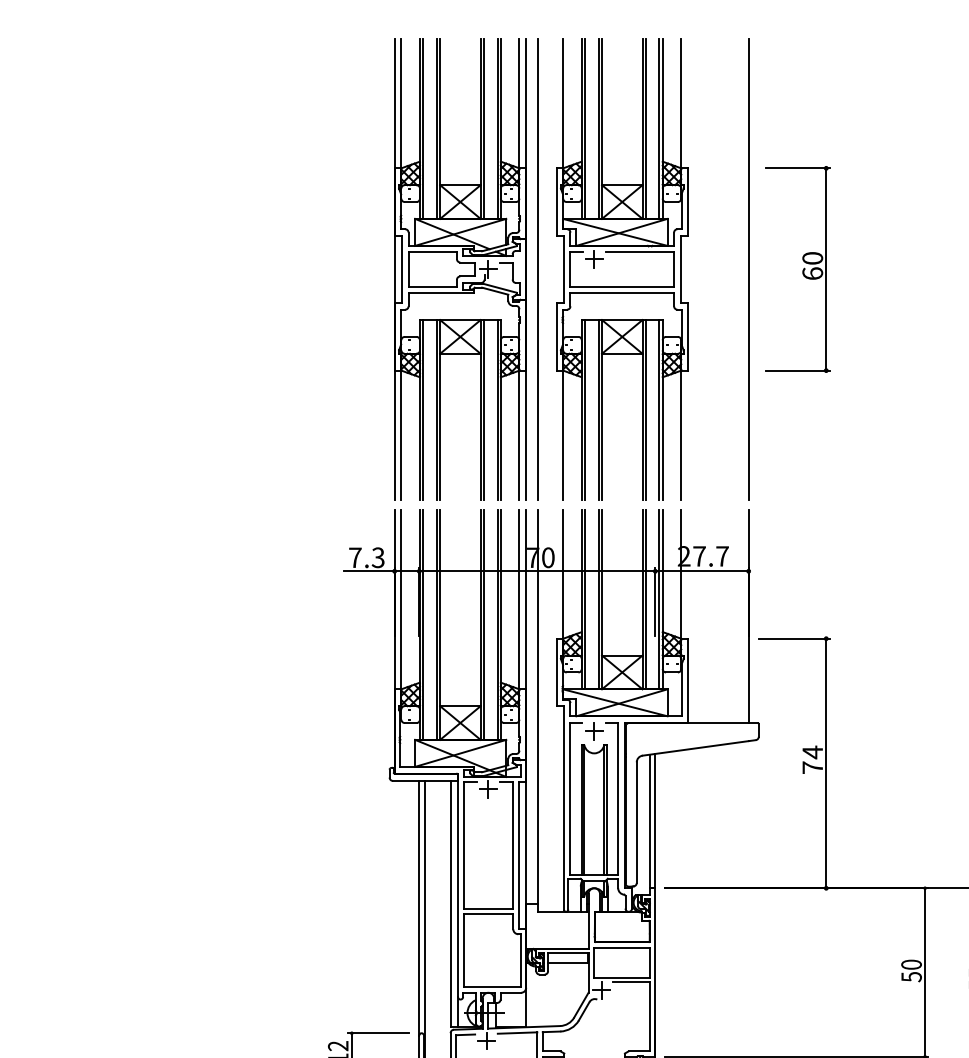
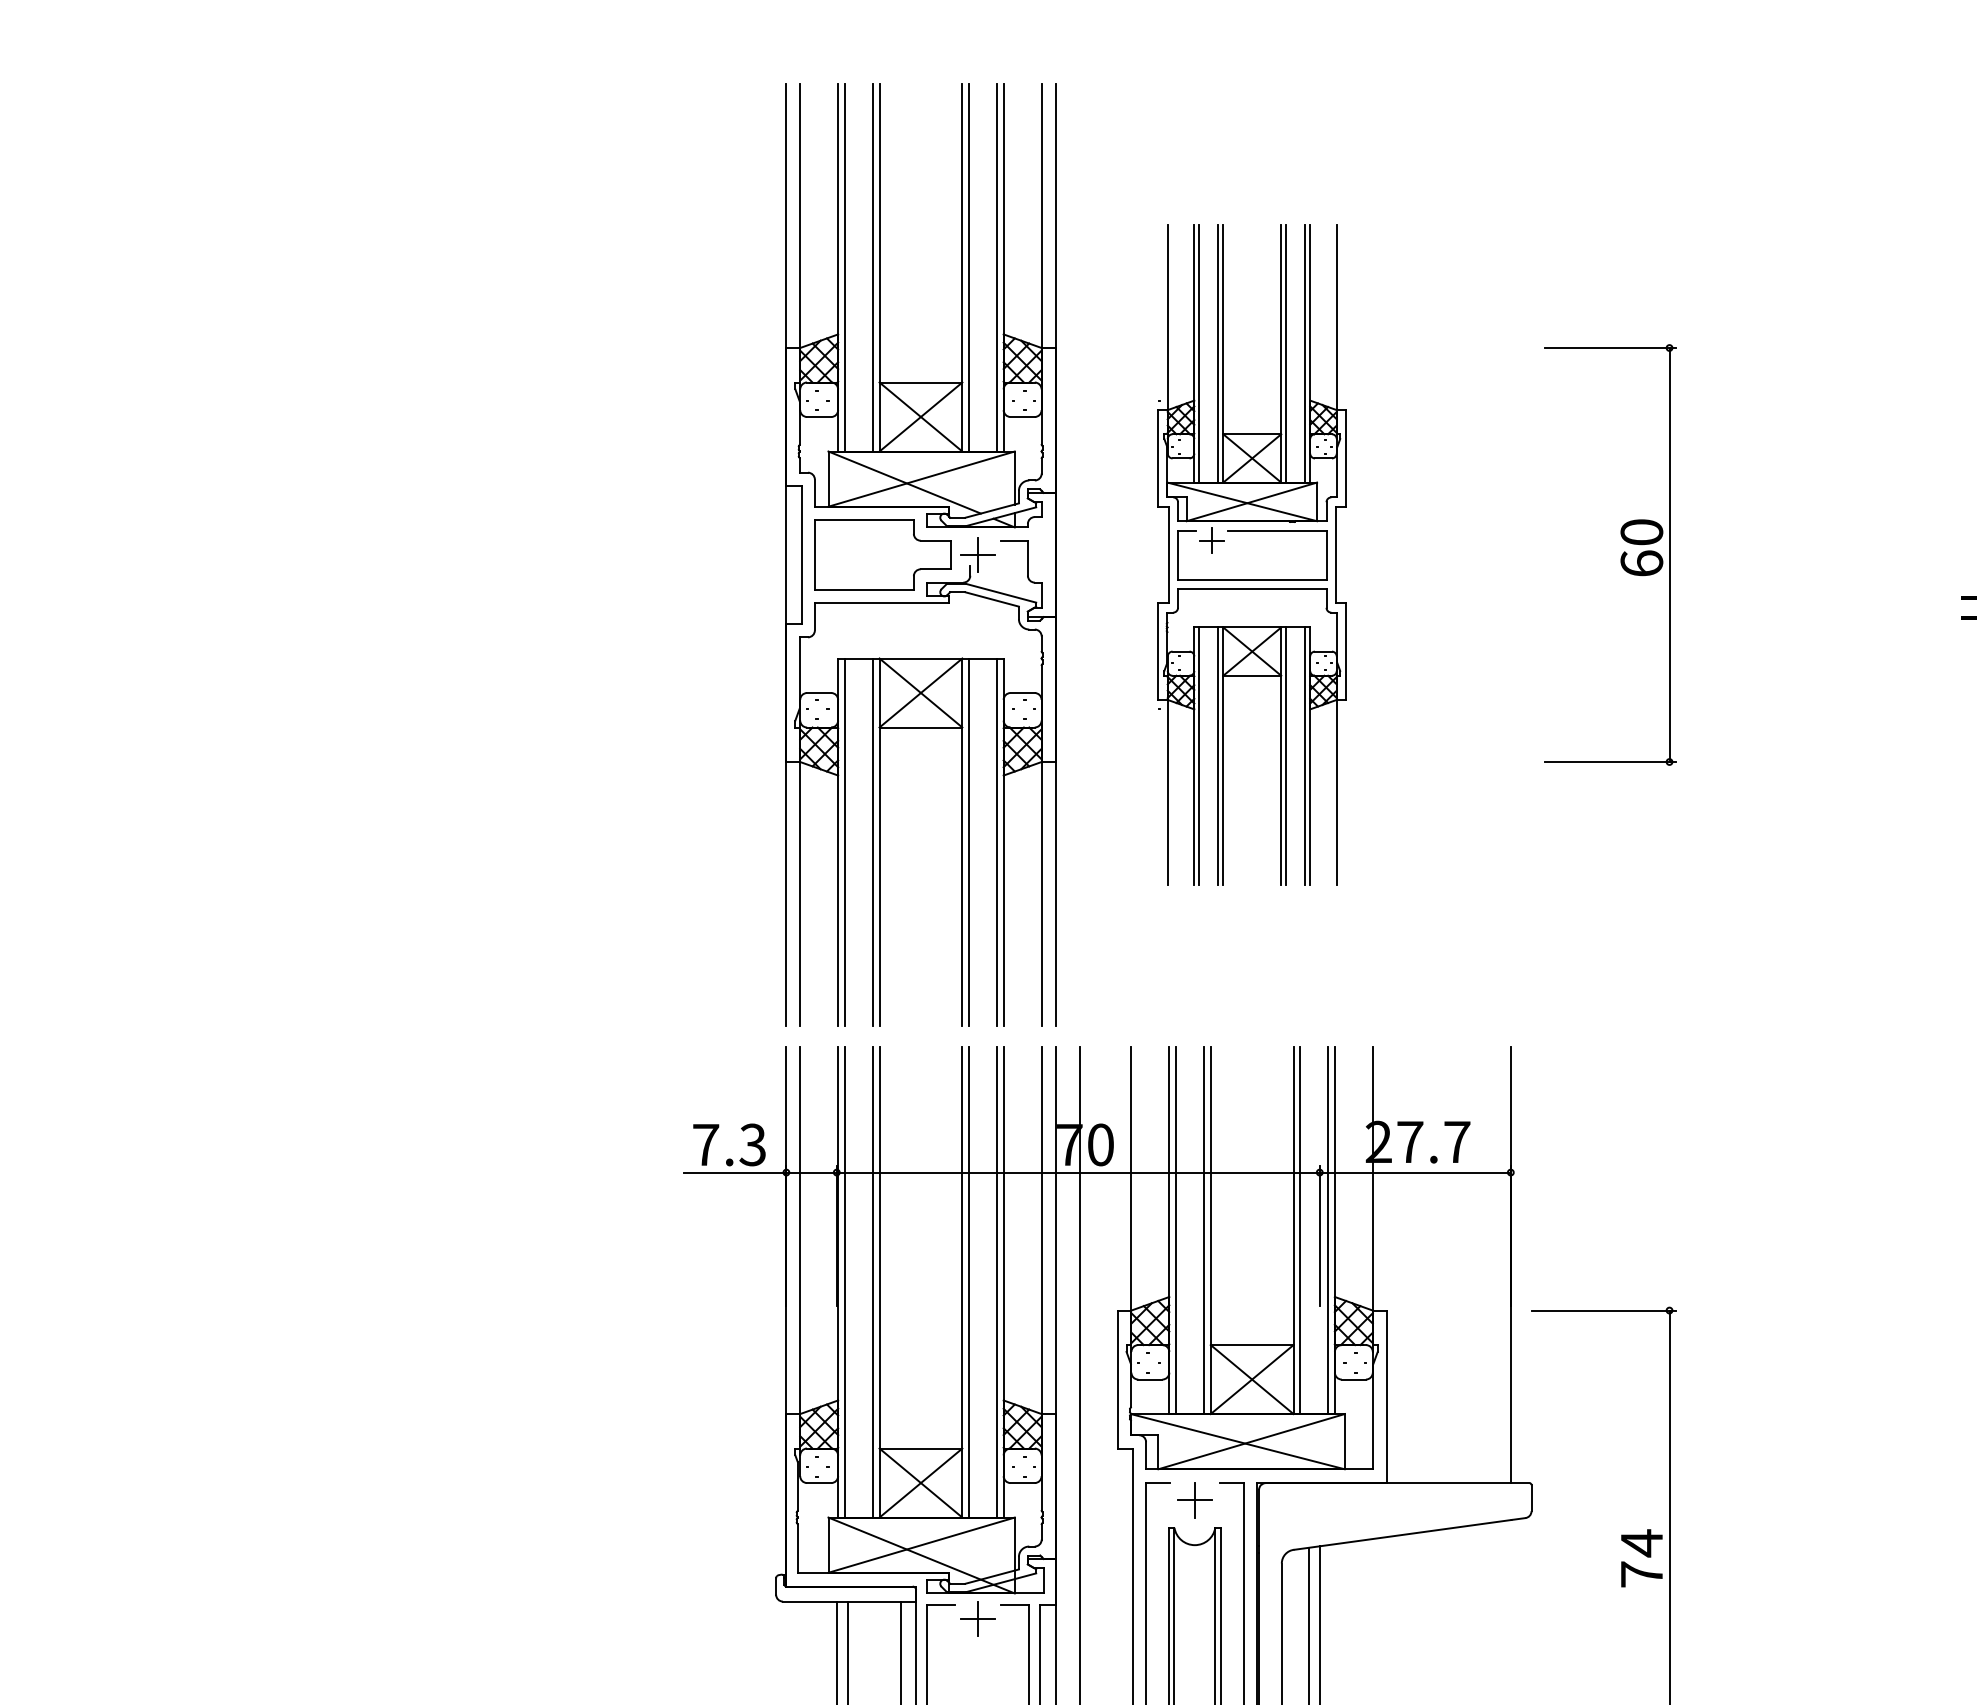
line: (537, 269) -> (1078, 555), removed
part: (622, 269) -> (1252, 555), size x0.7
line: (748, 269) -> (1510, 555), removed

